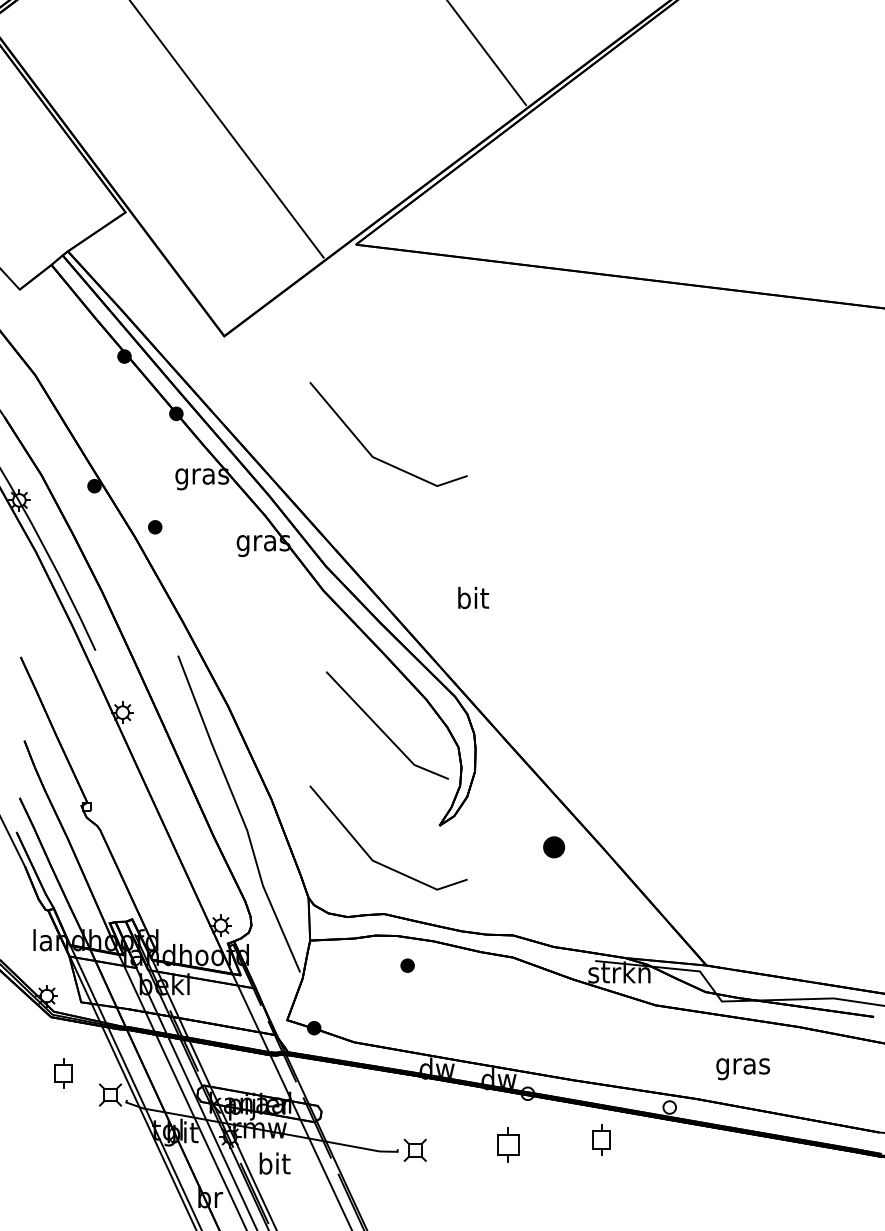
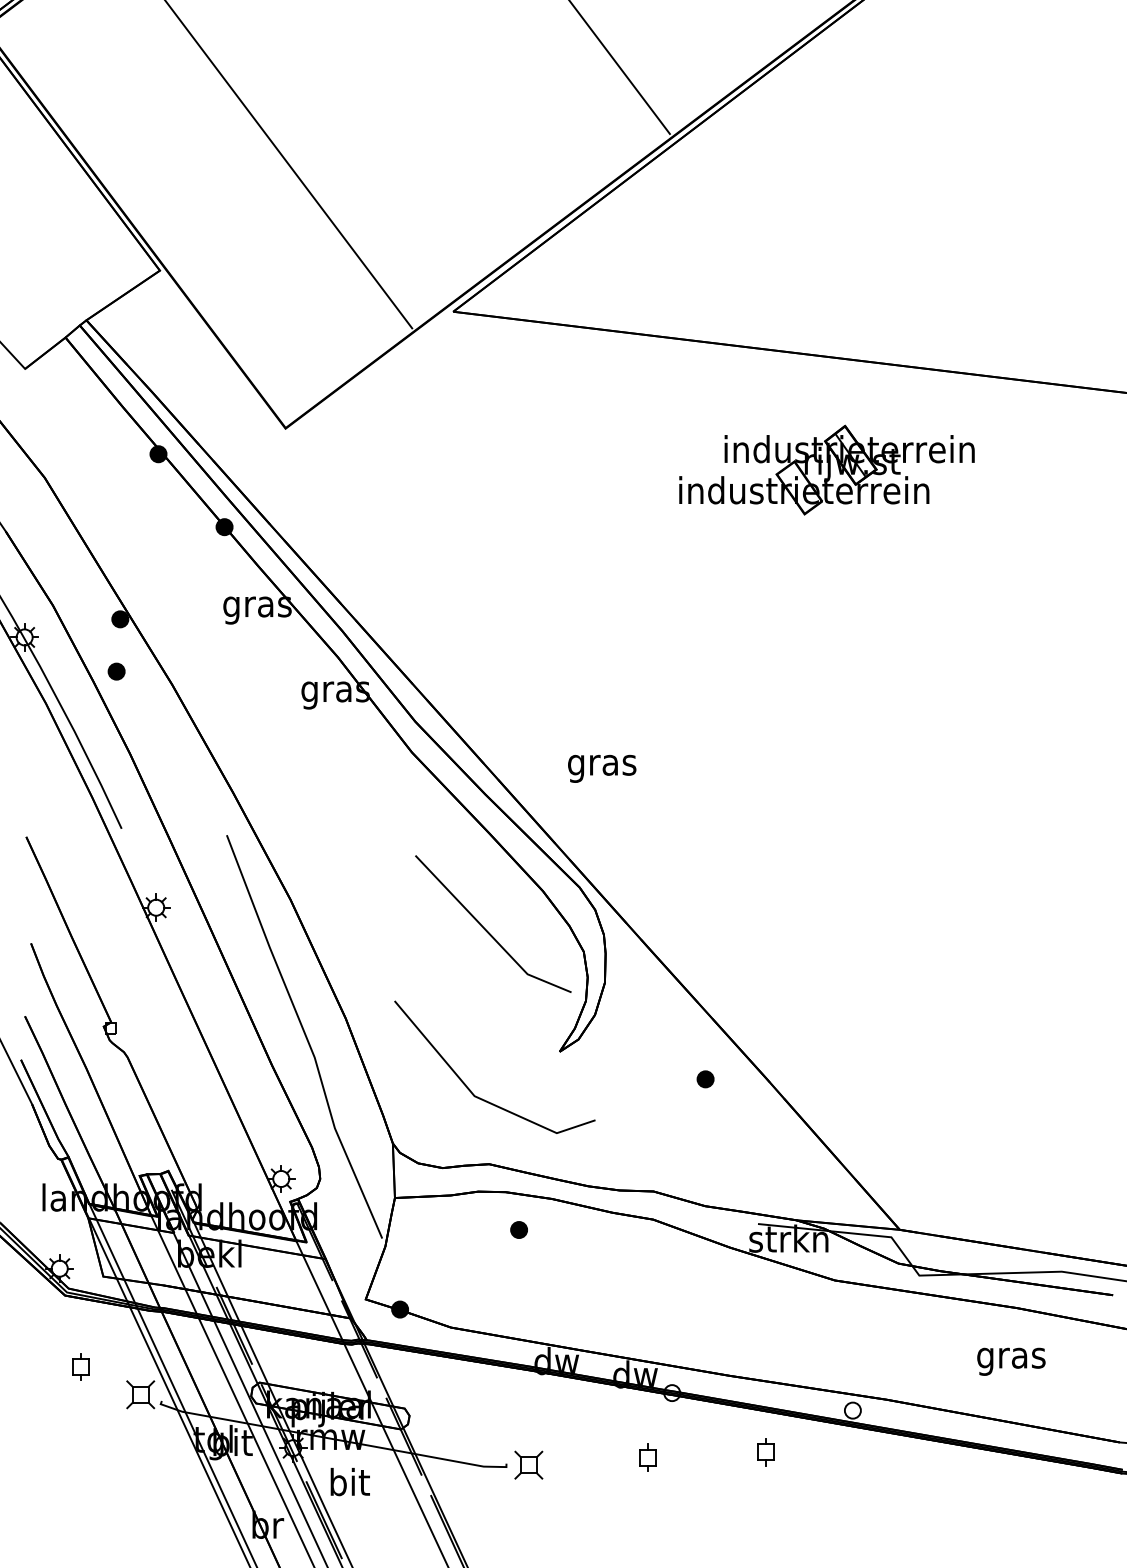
part: (649, 368) -> (826, 469), added
line: (369, 451) -> (470, 575), removed
part: (155, 527) -> (116, 671), moved
text: (473, 600) -> (602, 764), bit -> gras
part: (553, 847) -> (705, 1079), size x0.62
text: (743, 1068) -> (1011, 1361), moved
part: (63, 1072) -> (80, 1366), size x0.71
part: (601, 1140) -> (765, 1452), size x0.71
part: (508, 1144) -> (647, 1457), size x0.62

